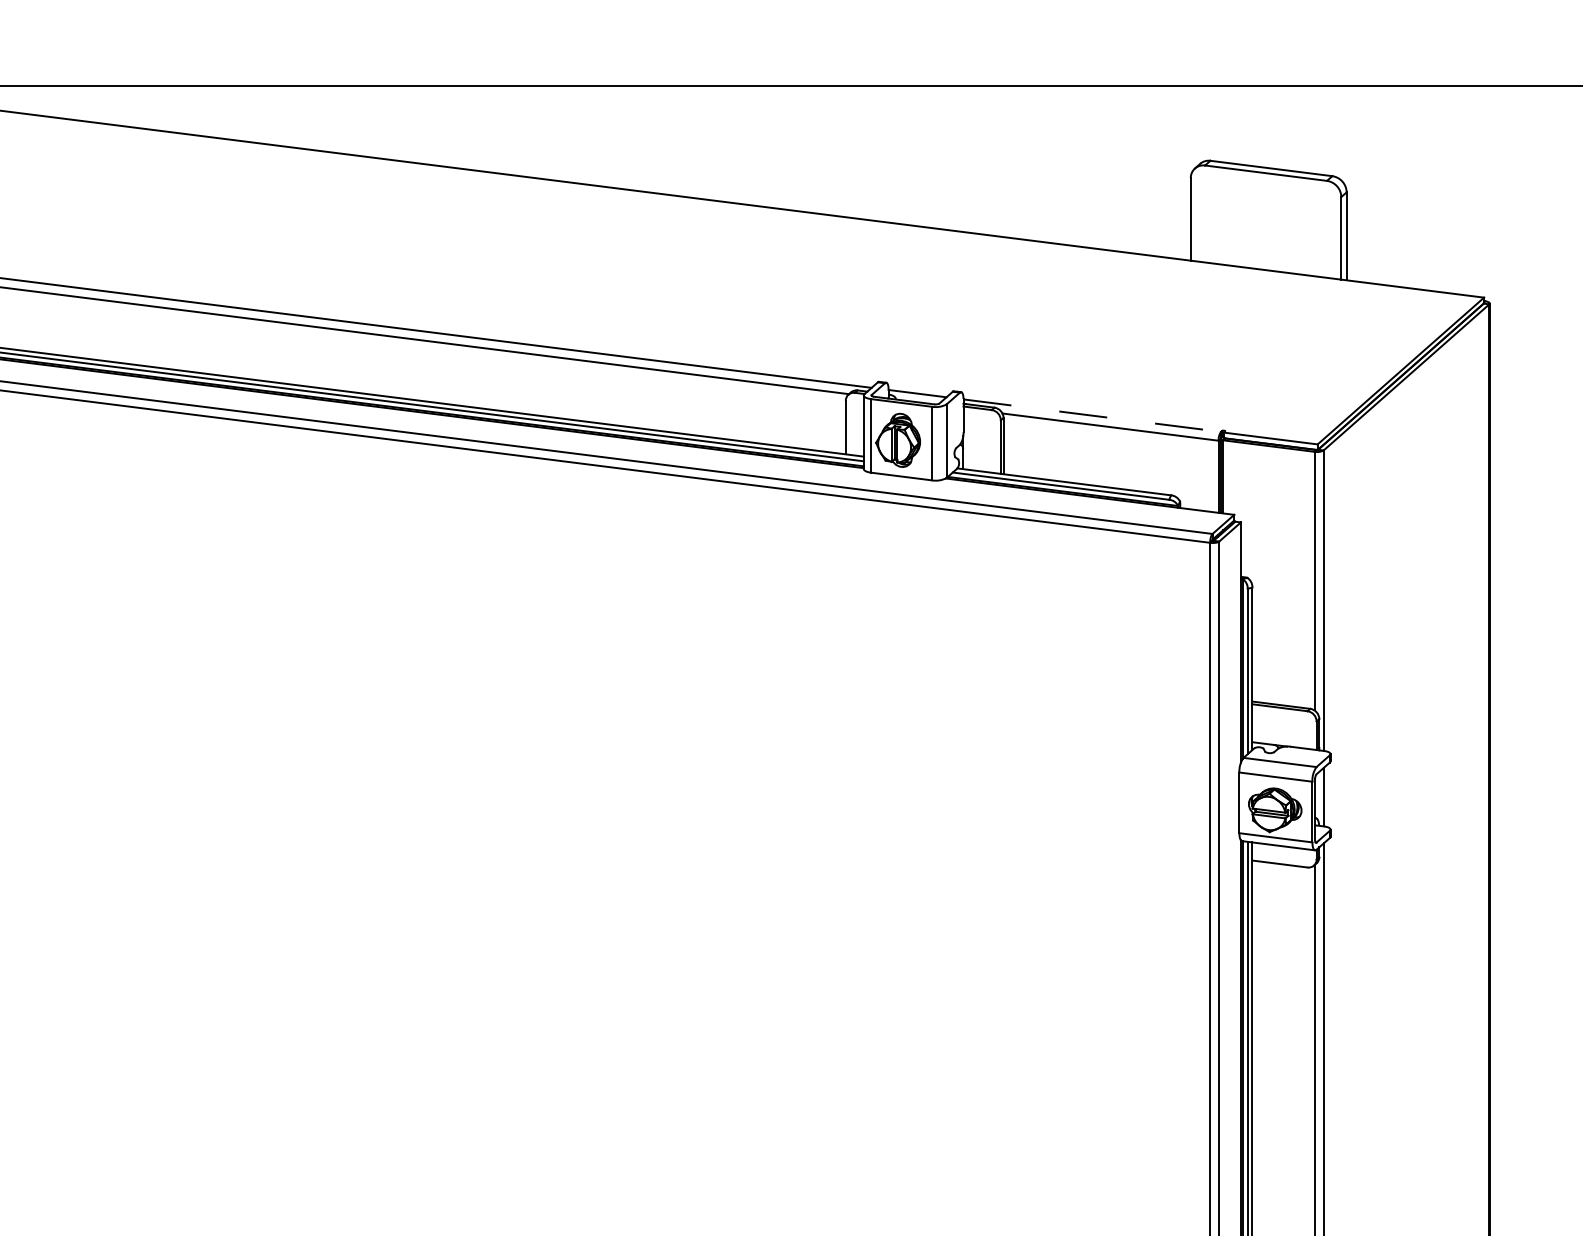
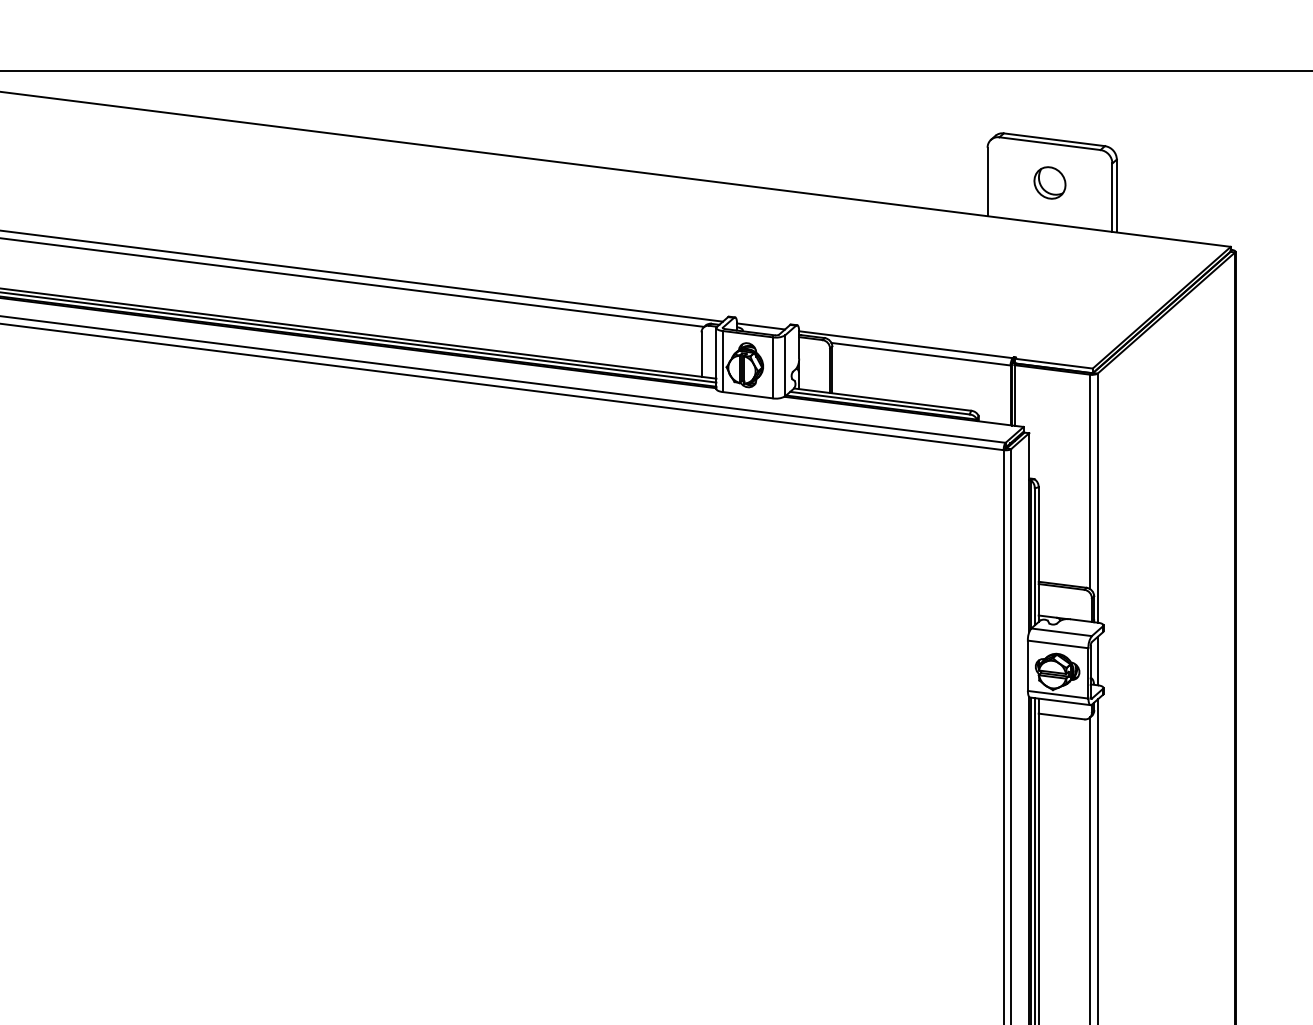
part: (1265, 220) -> (1049, 182), added
line: (1092, 415) -> (906, 344), dashed -> solid

